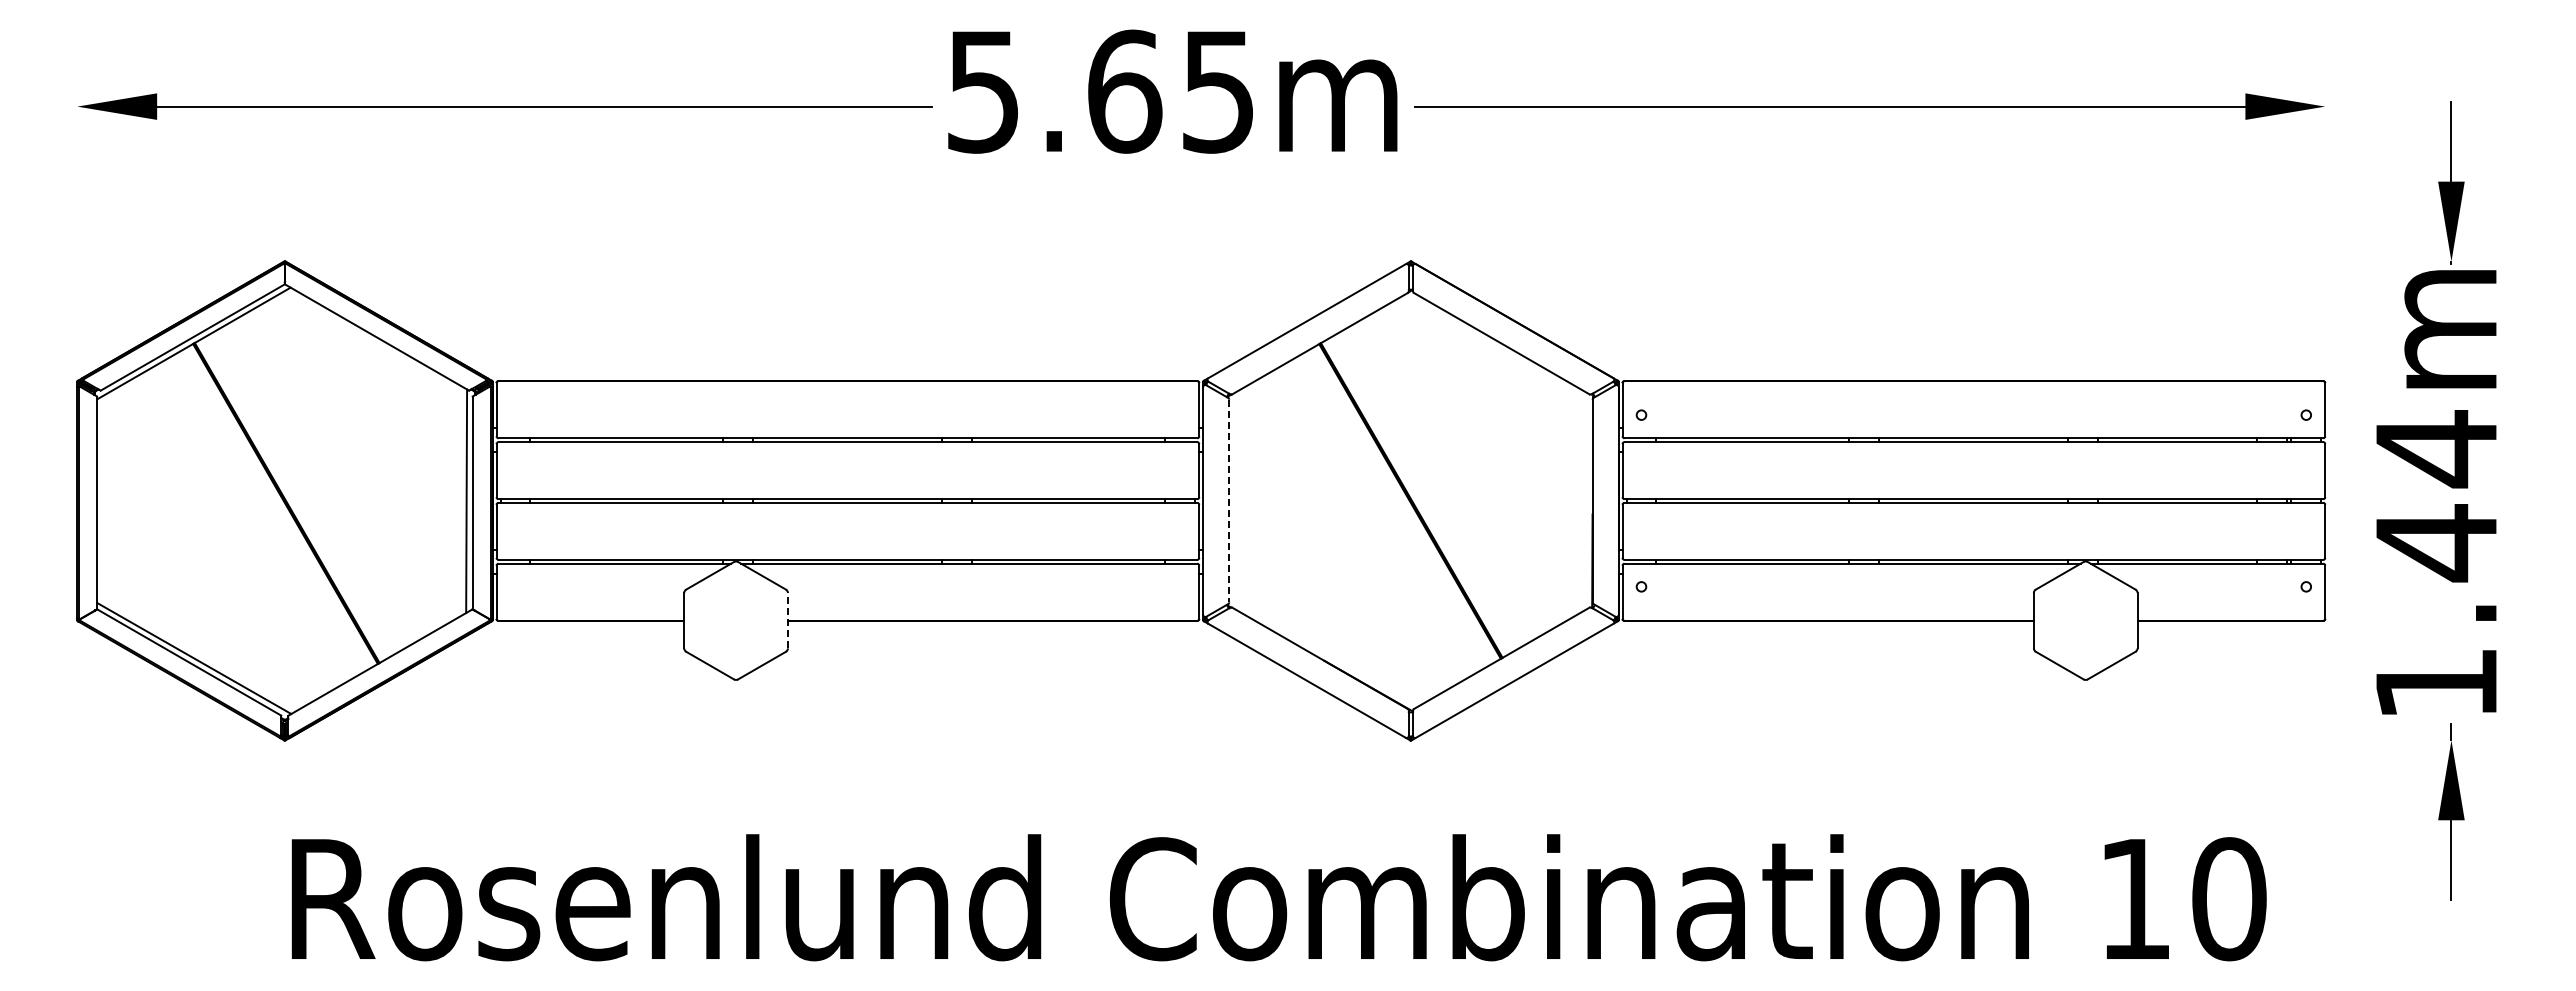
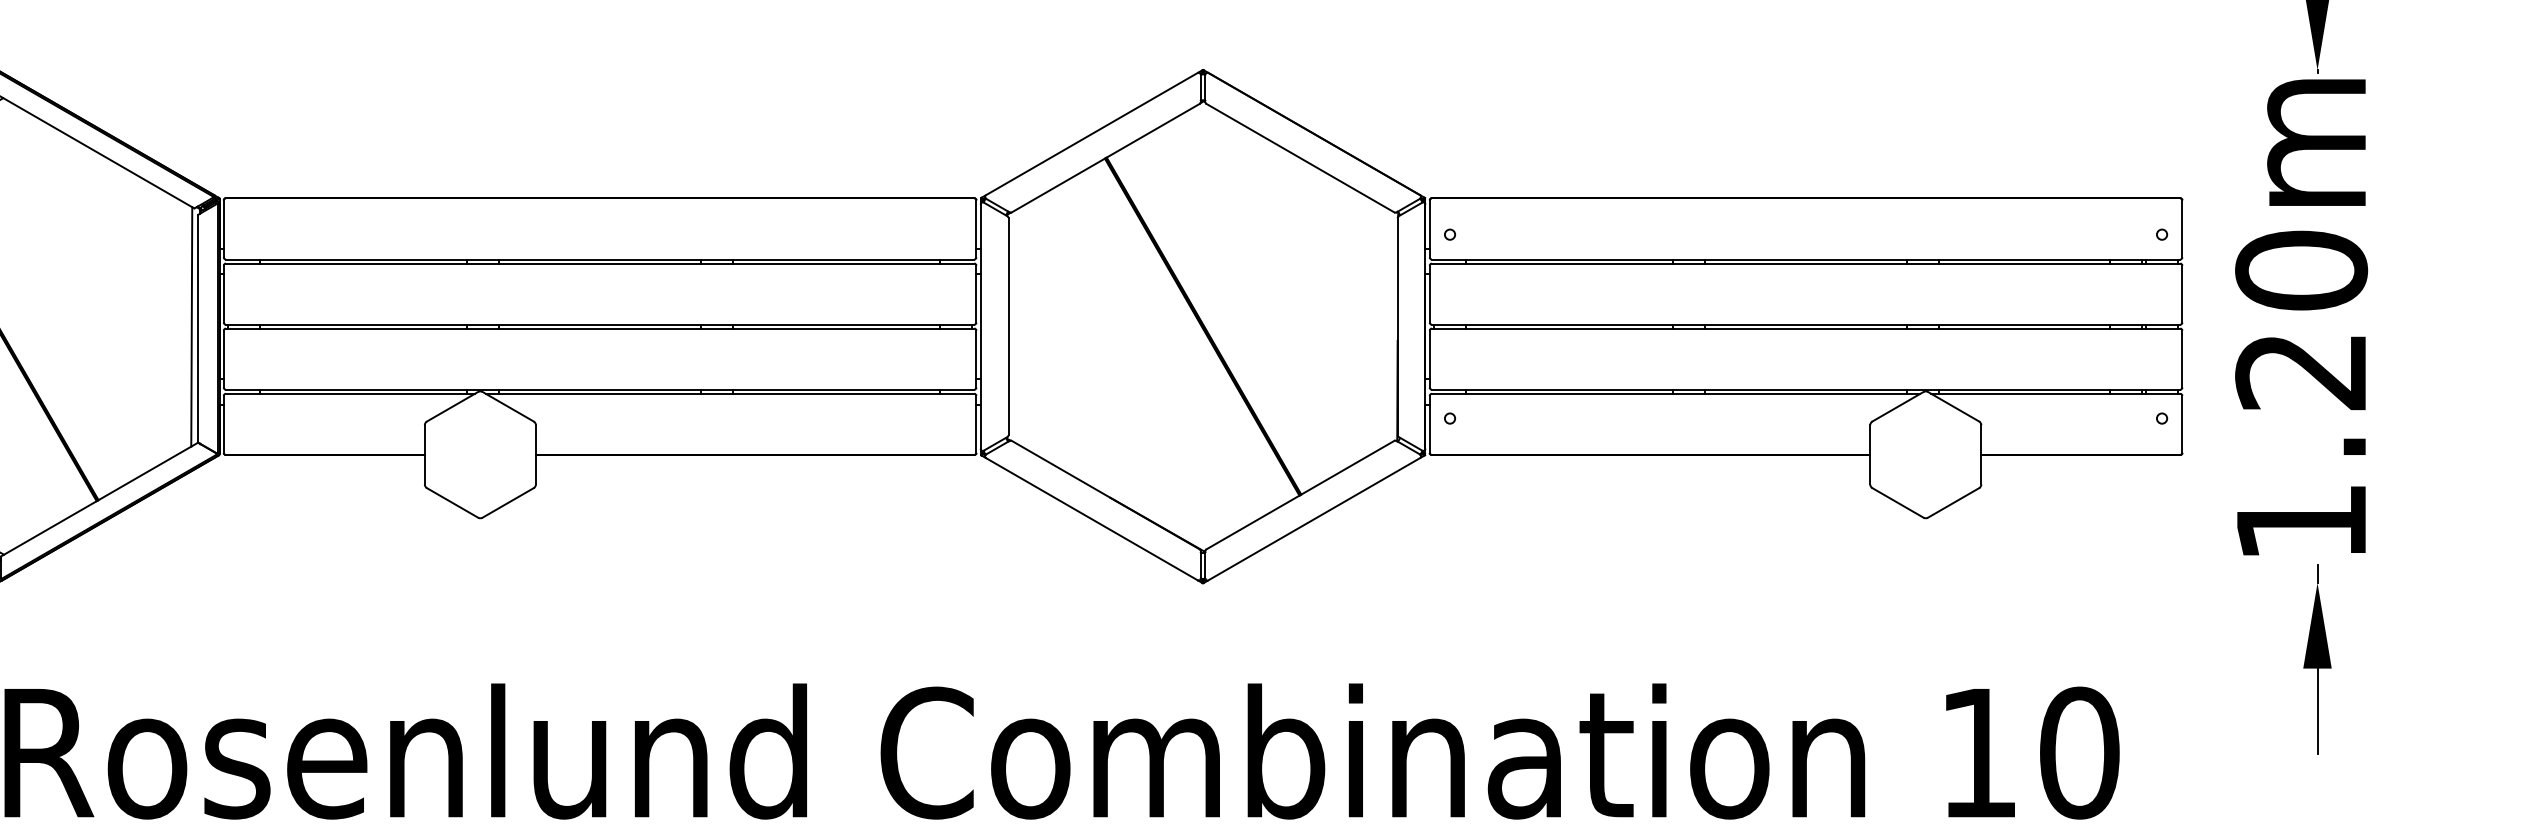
text: (2436, 496) -> (2301, 321), 1.44m -> 1.20m
line: (1229, 501) -> (1008, 327), dashed -> solid
line: (787, 620) -> (535, 454), dashed -> solid

